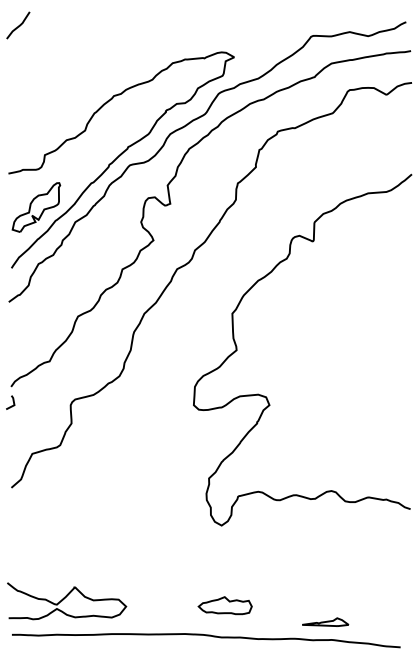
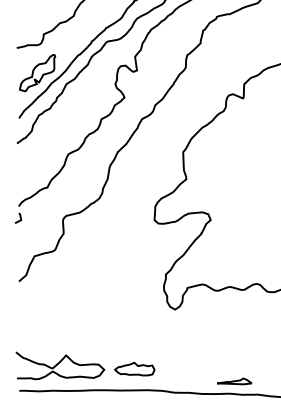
part: (224, 605) -> (134, 369), moved
part: (325, 621) -> (234, 380), moved

